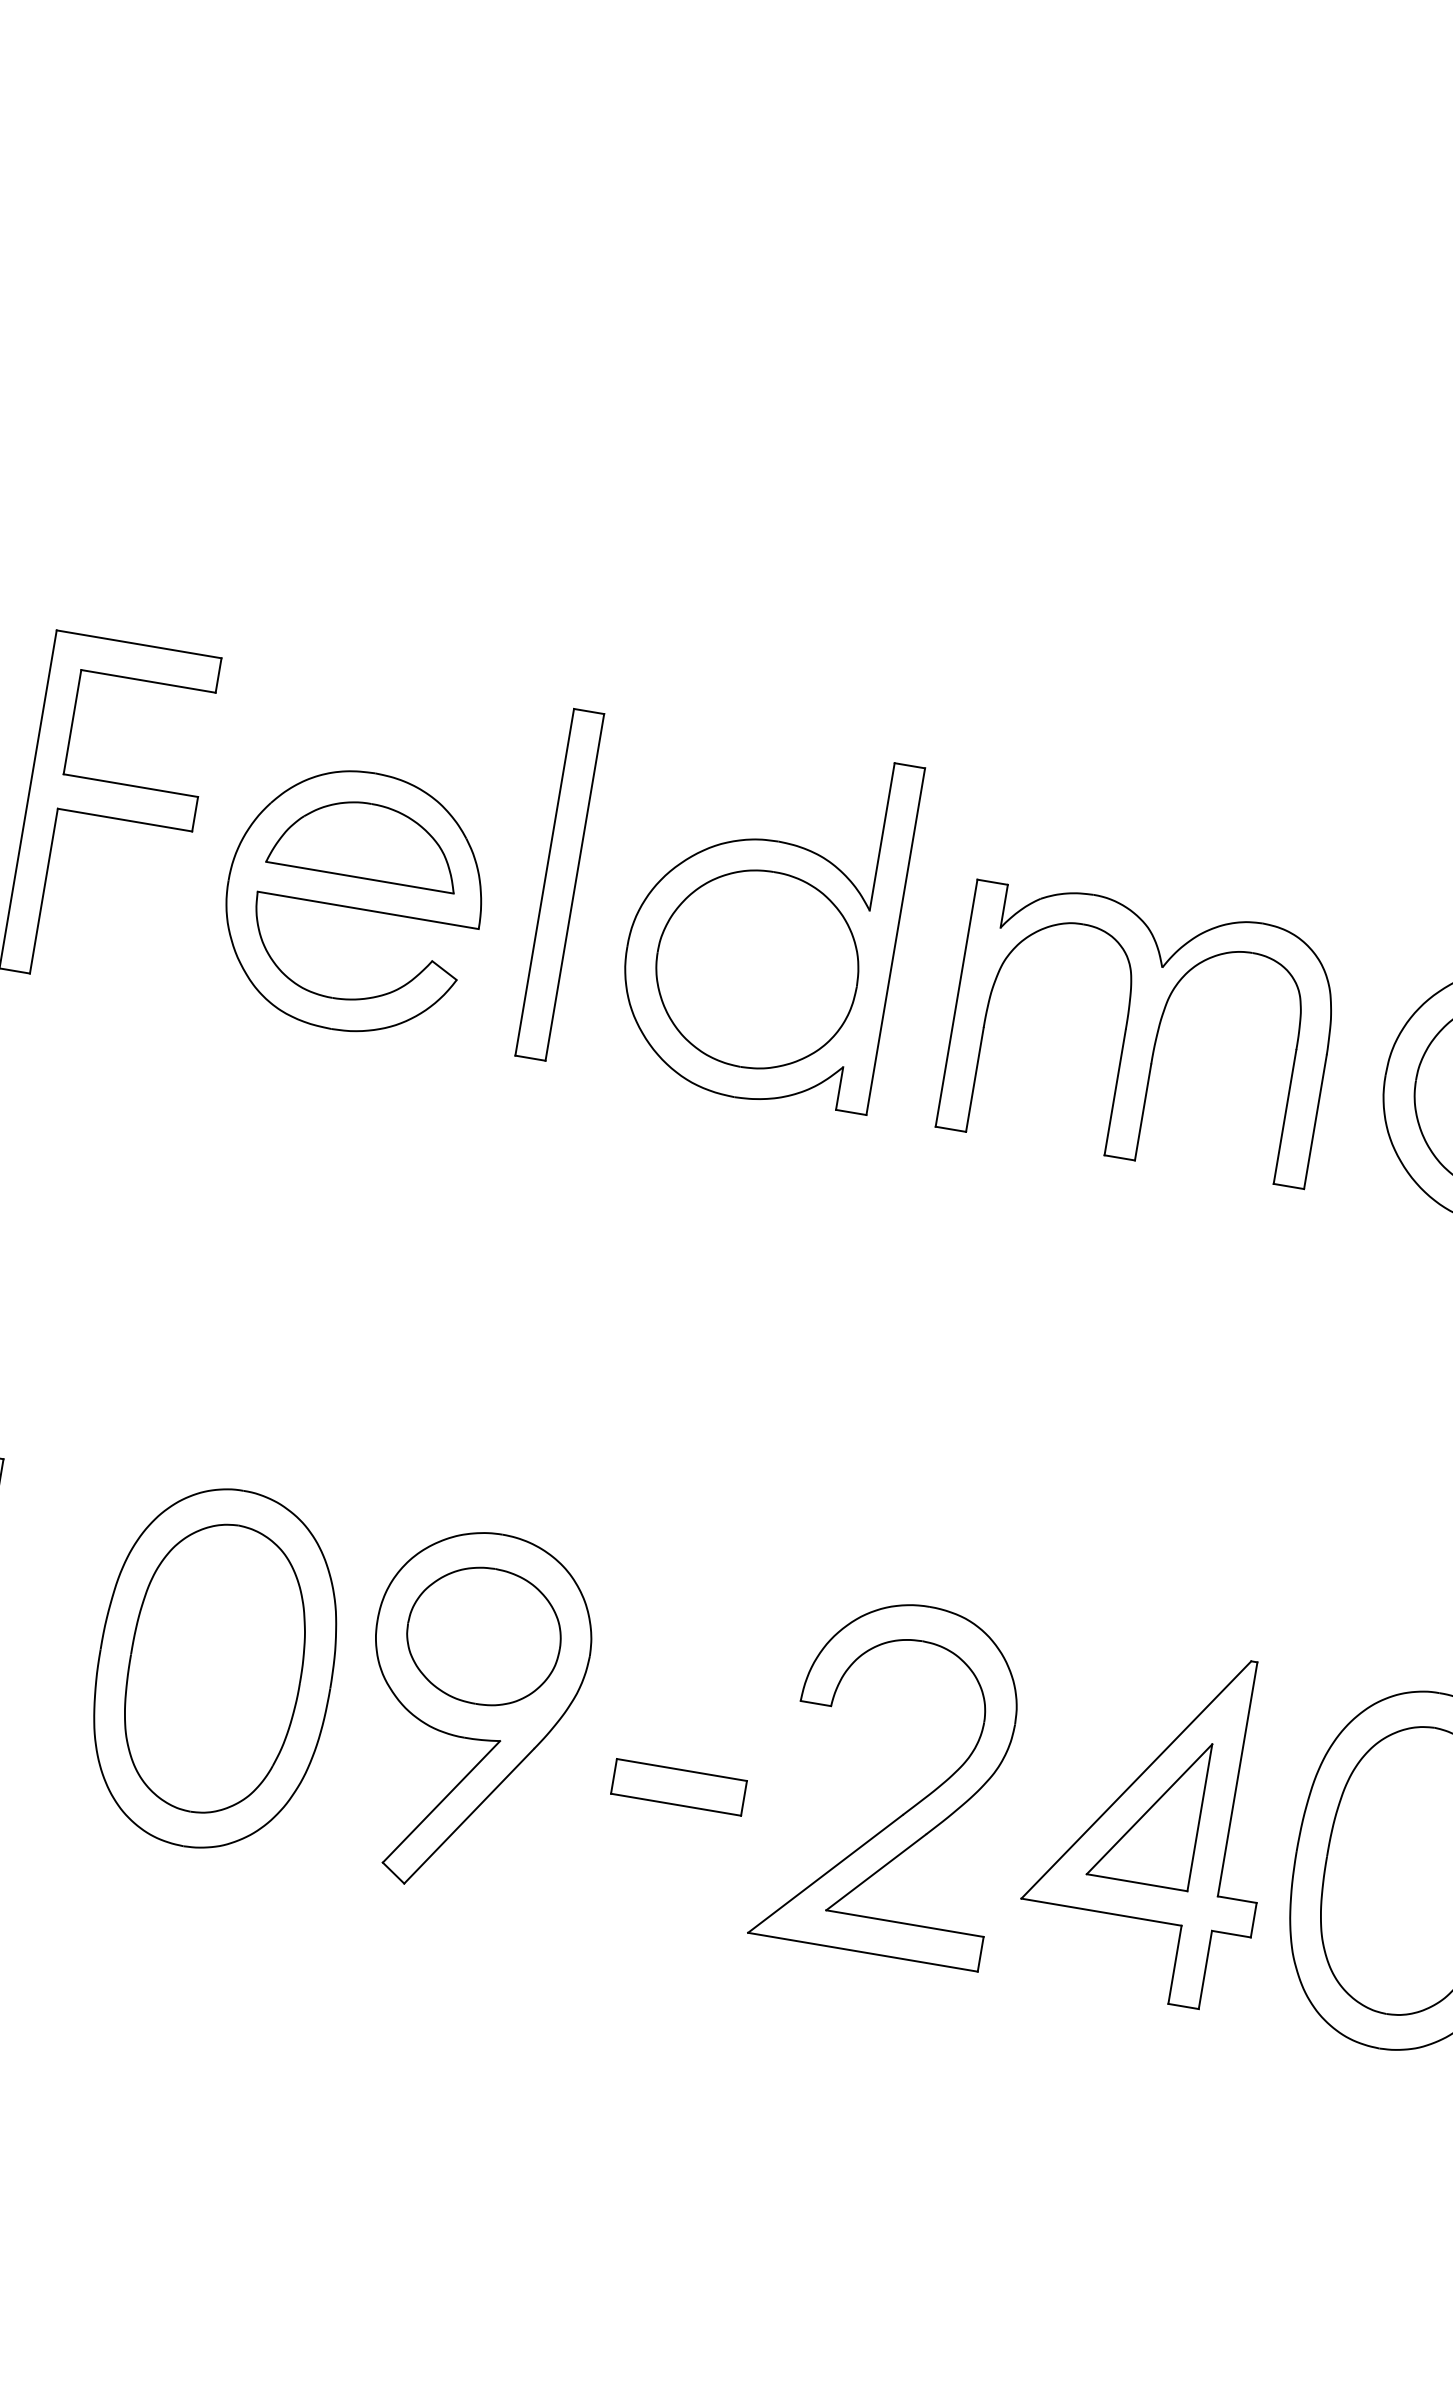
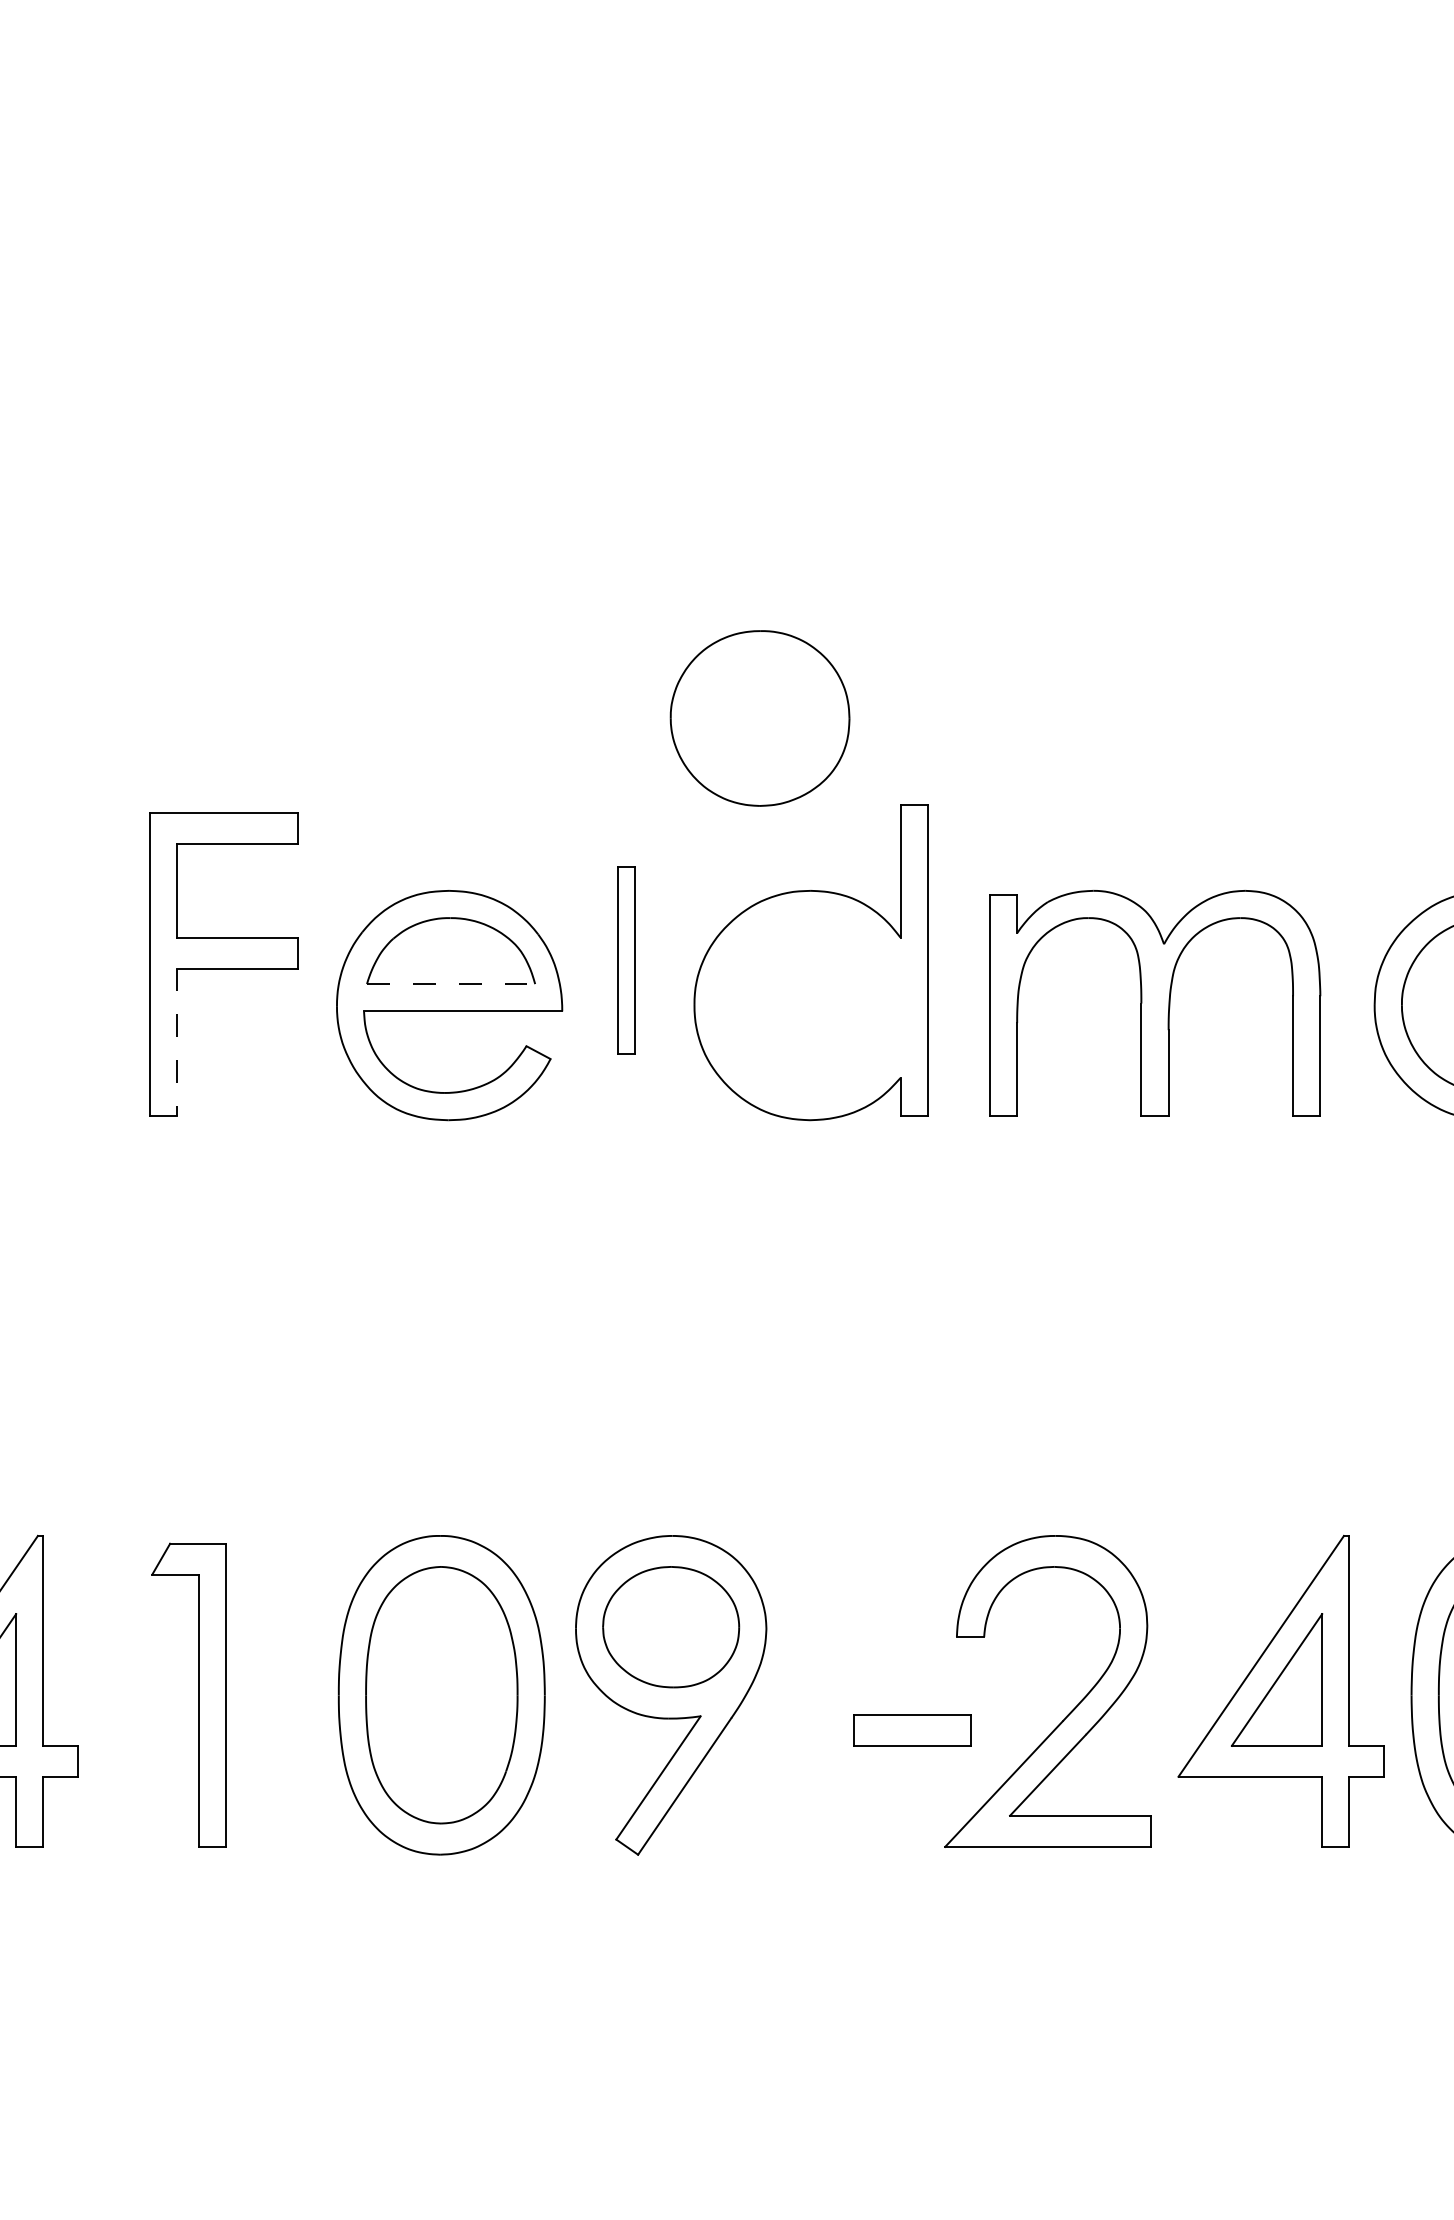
line: (360, 878) -> (451, 984), solid -> dashed
part: (559, 884) -> (626, 960), size x0.6
line: (43, 891) -> (177, 1042), solid -> dashed
part: (756, 969) -> (759, 718), moved
part: (678, 1787) -> (912, 1730), moved

